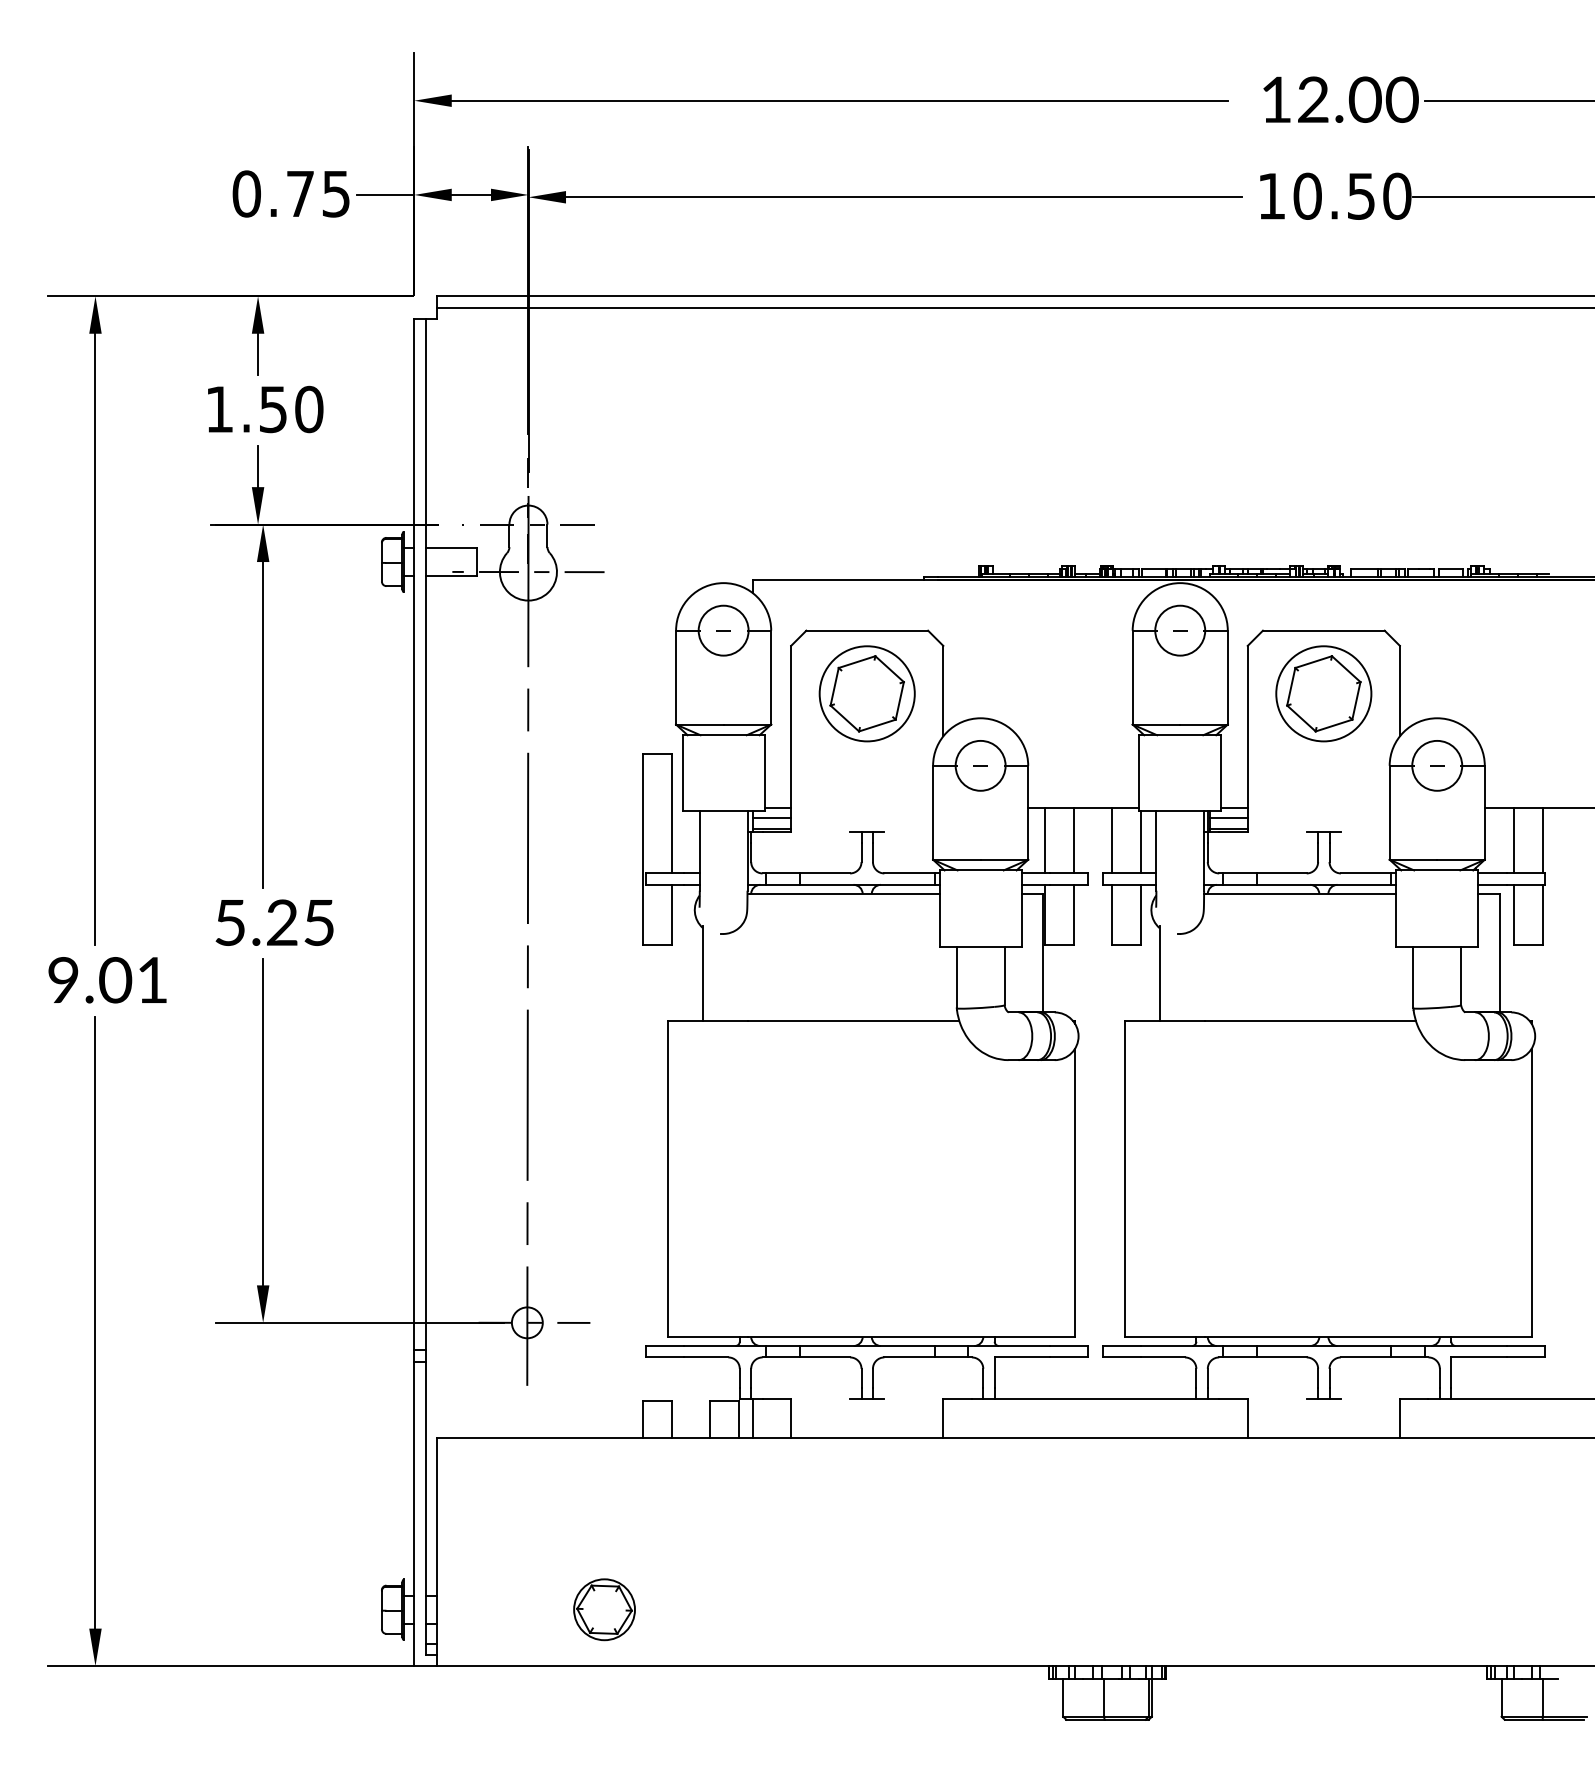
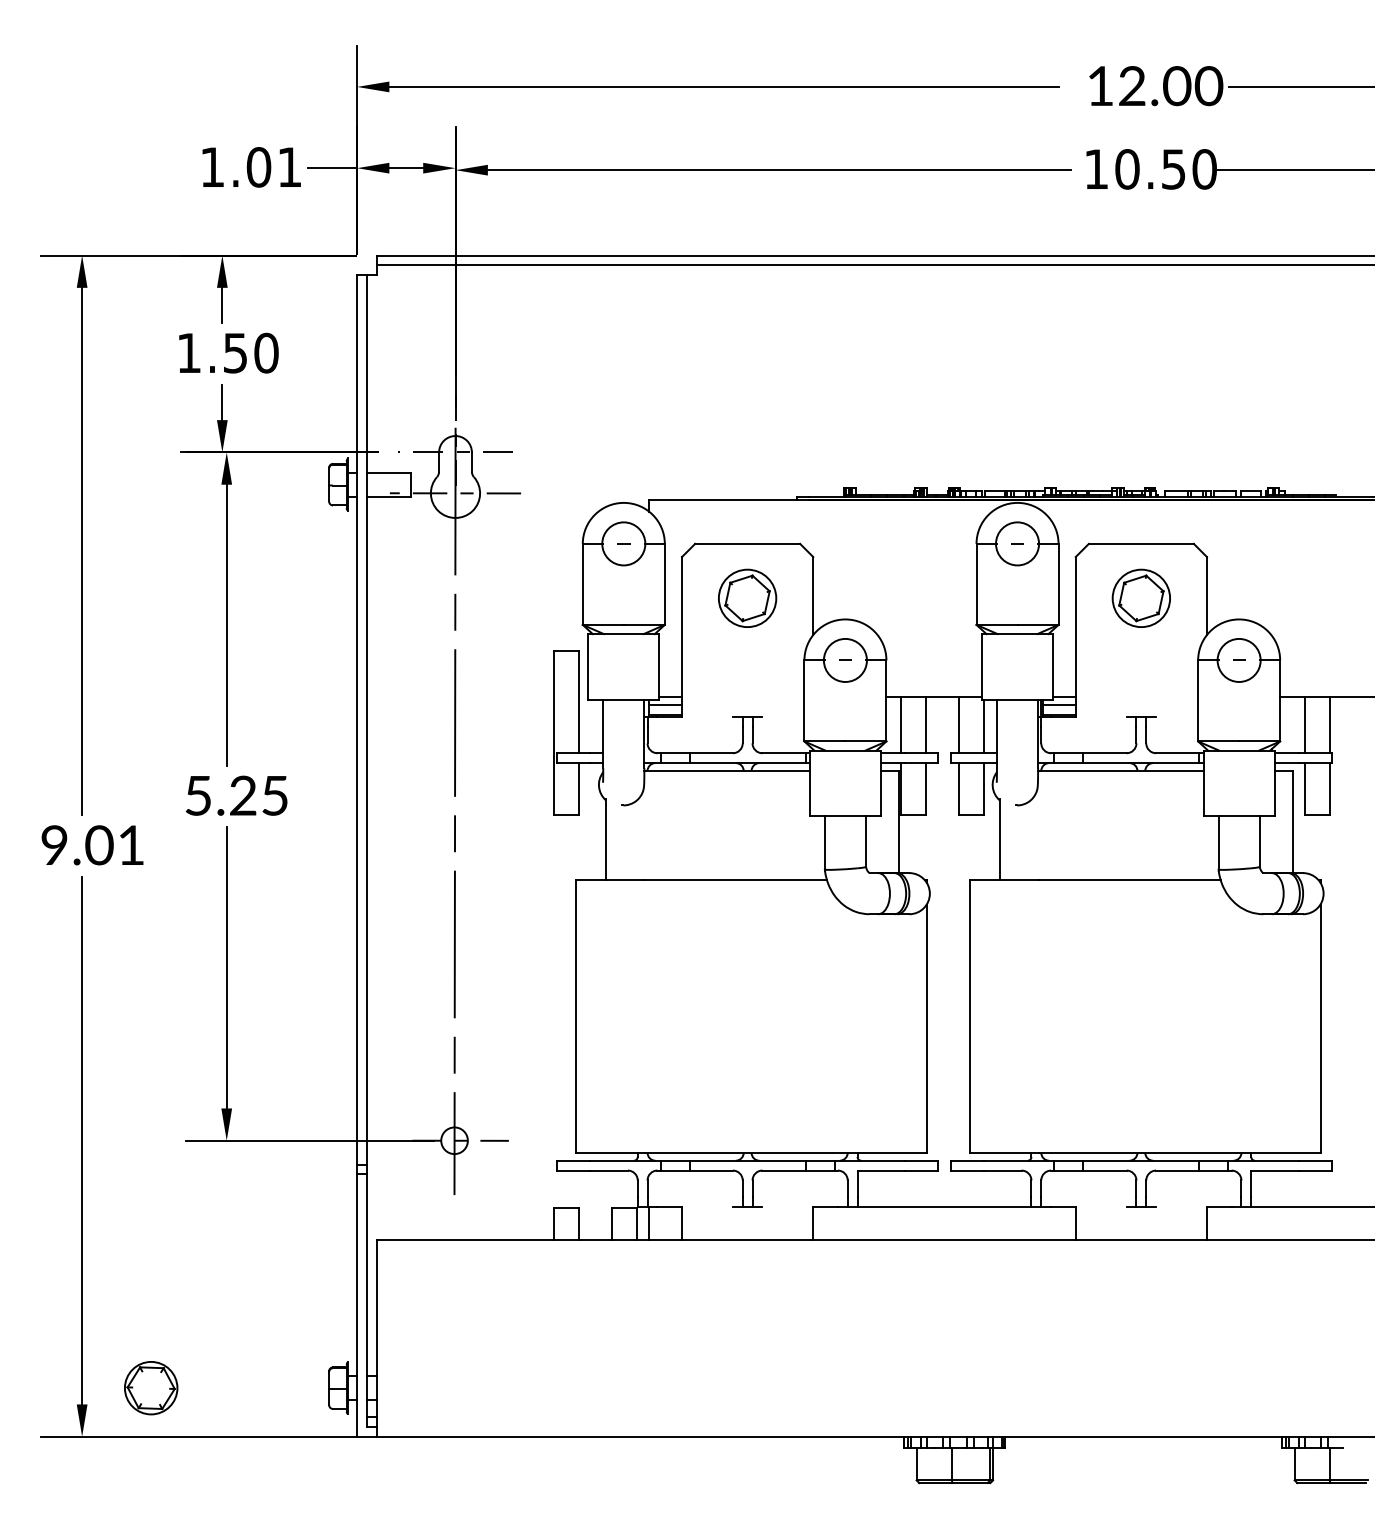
text: (290, 193) -> (250, 166), 0.75 -> 1.01
part: (866, 693) -> (746, 598), size x0.7
part: (1323, 693) -> (1141, 598), size x0.7
part: (604, 1609) -> (151, 1387), moved

